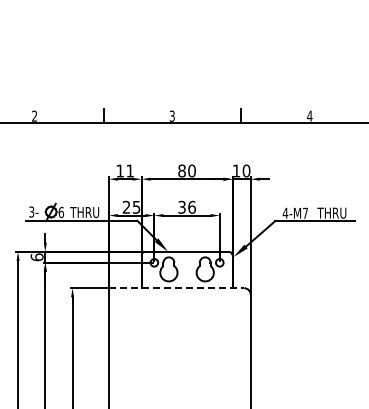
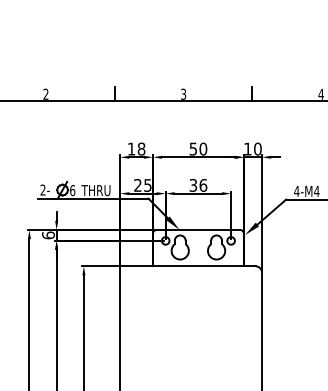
text: (130, 170) -> (141, 148), 11 -> 18
text: (181, 170) -> (192, 148), 80 -> 50
text: (31, 212) -> (42, 190), 3- -> 2-
text: (305, 212) -> (316, 190), 4-M7 -> 4-M4
line: (176, 288) -> (187, 266), dashed -> solid

